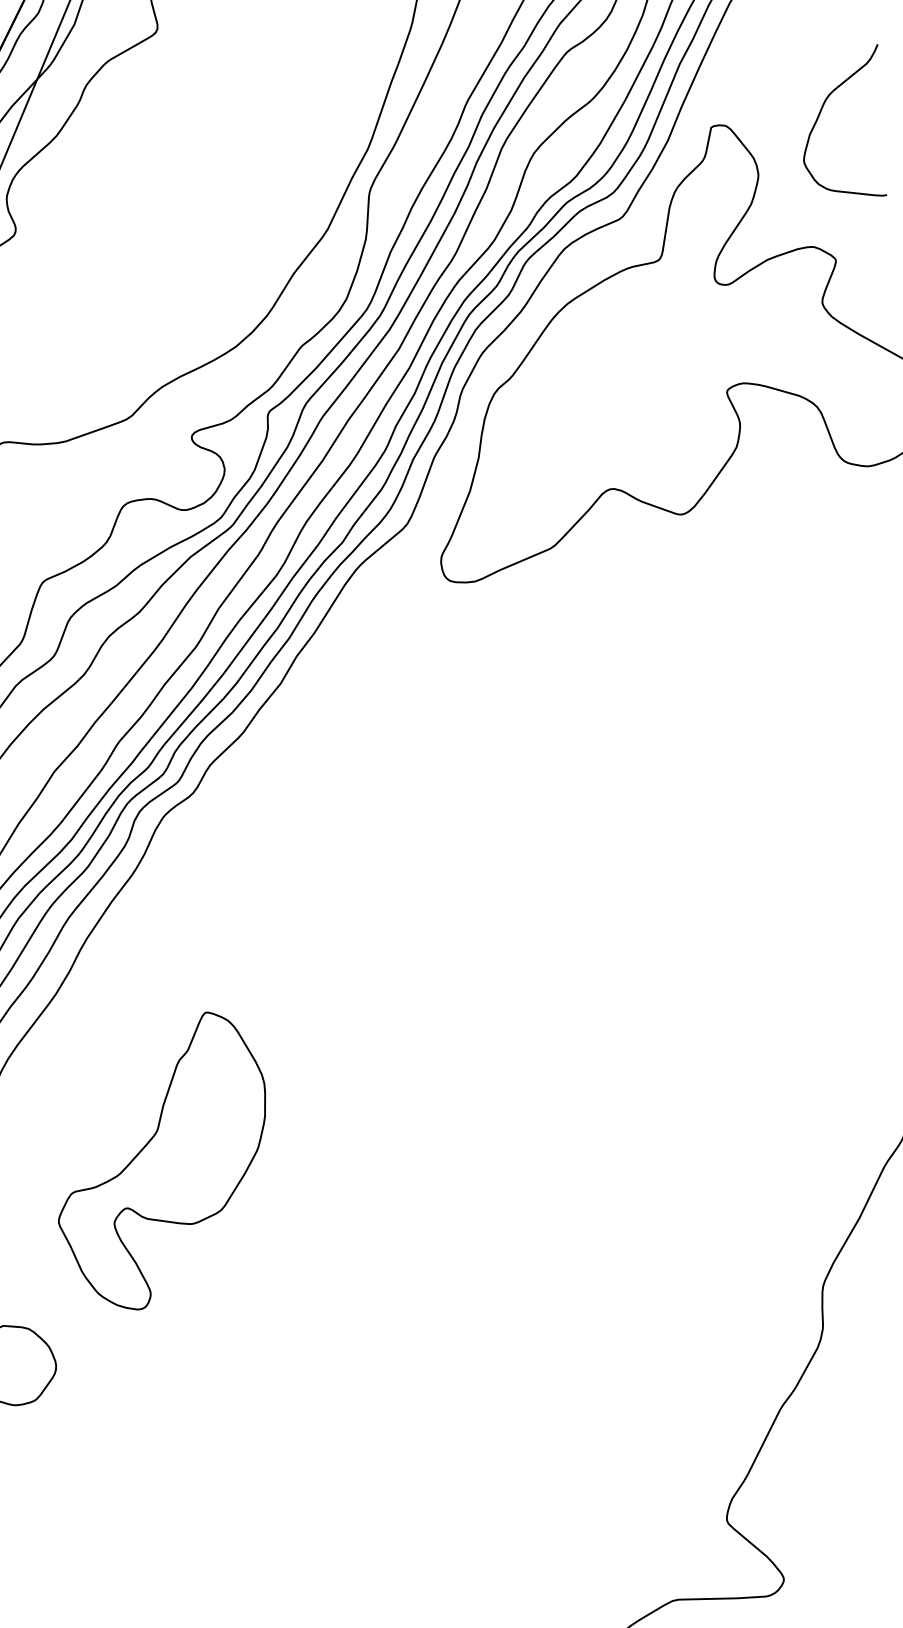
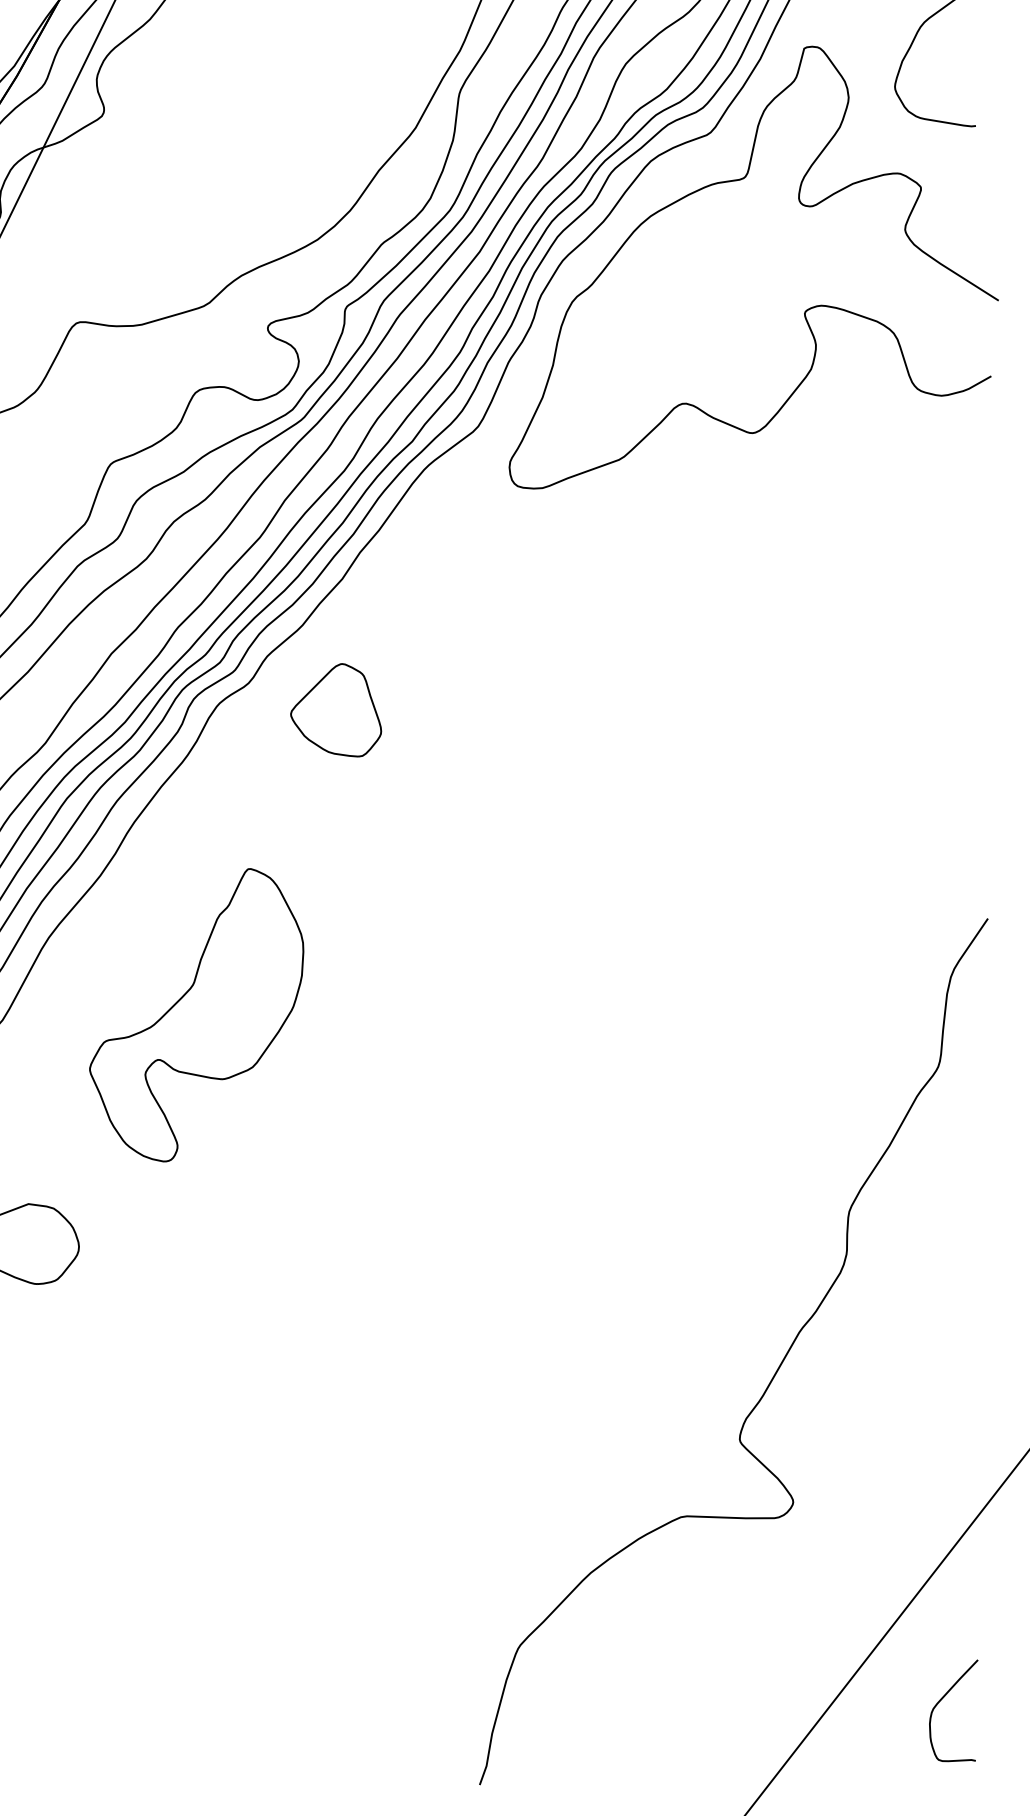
part: (282, 815) -> (336, 710), added
part: (162, 1161) -> (196, 1015), moved

